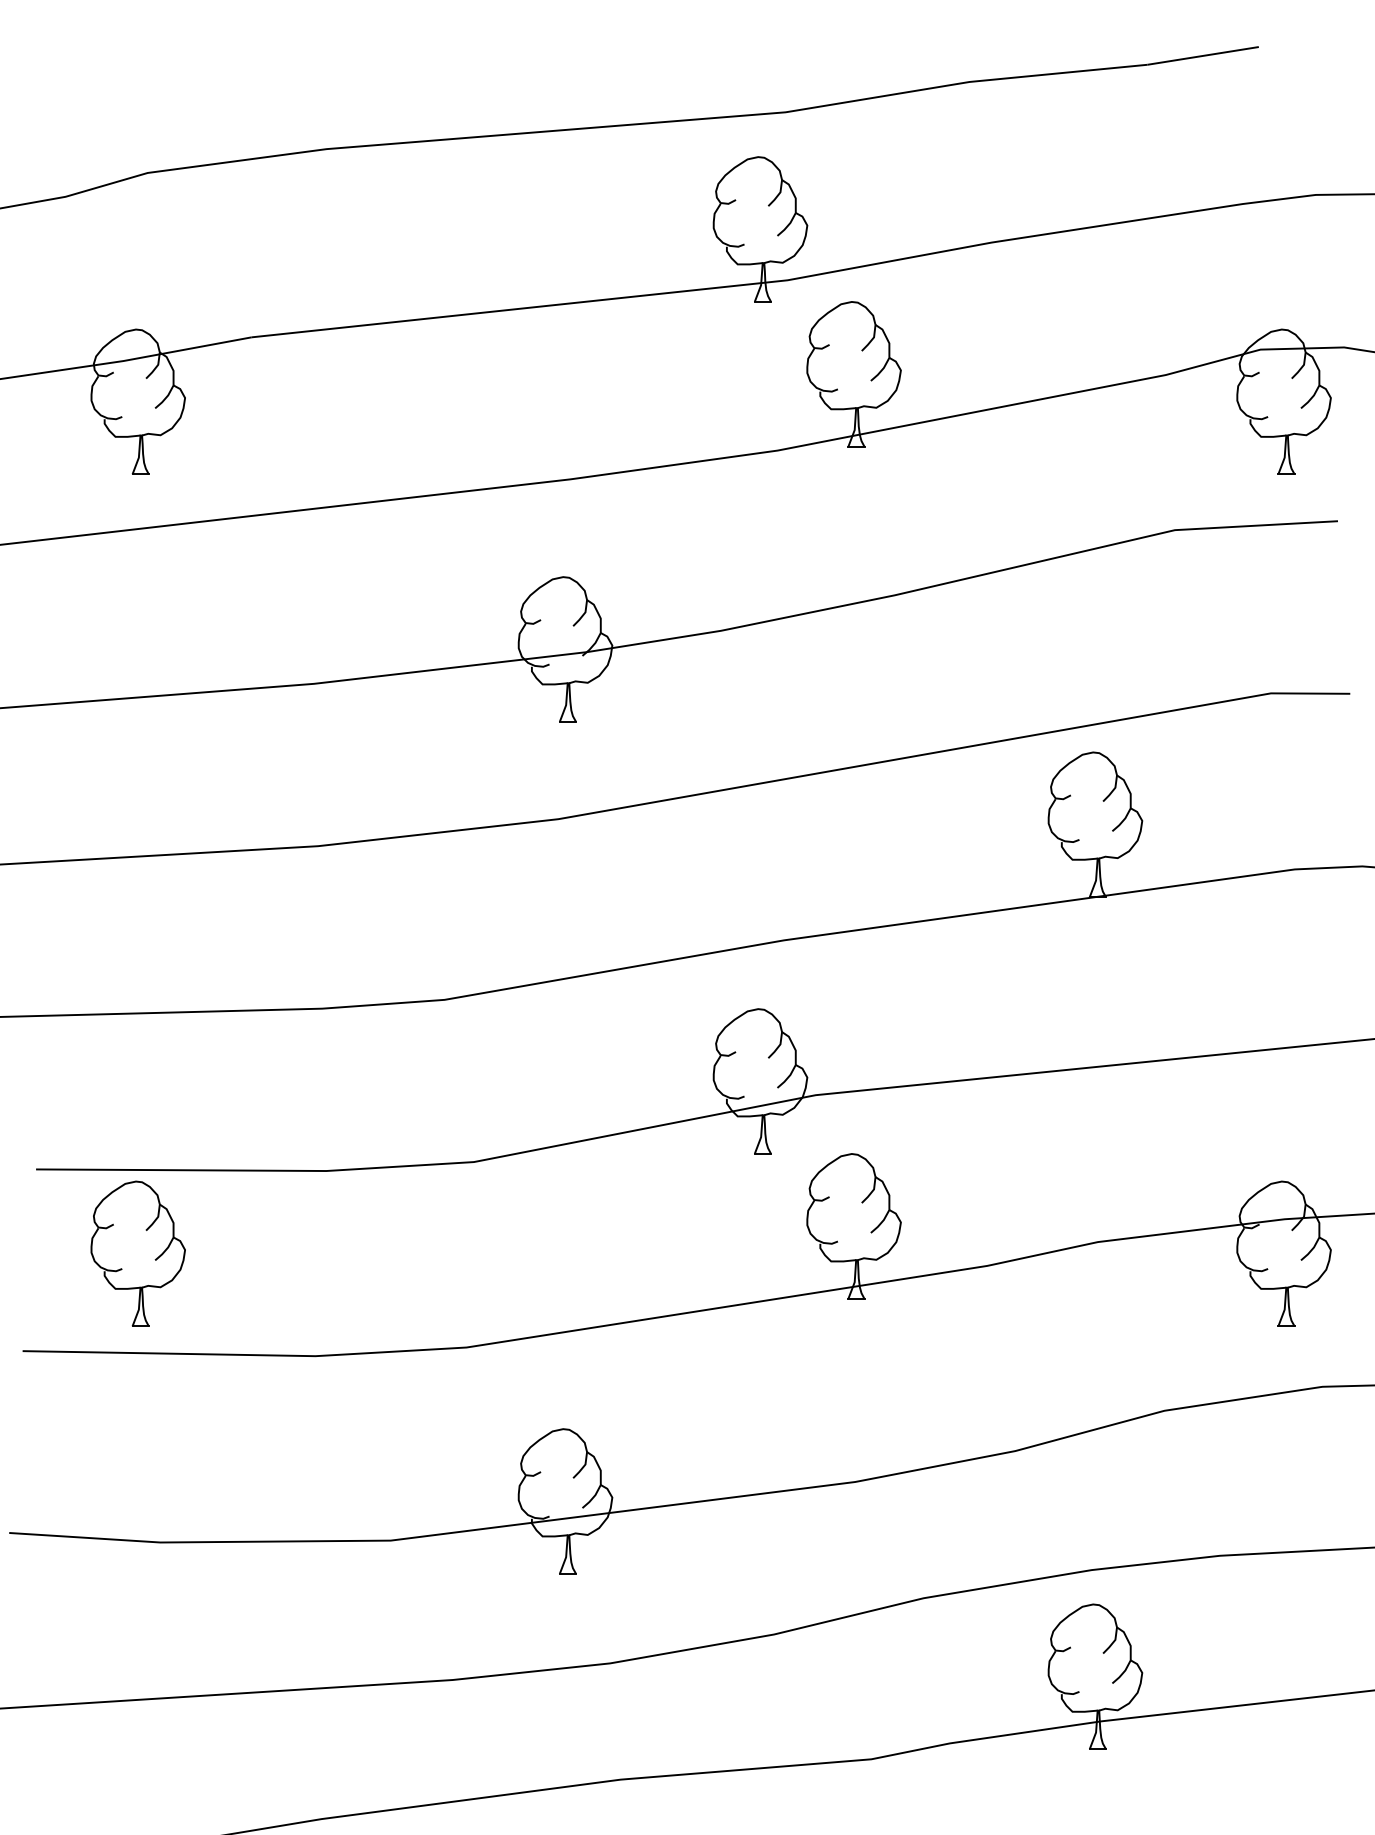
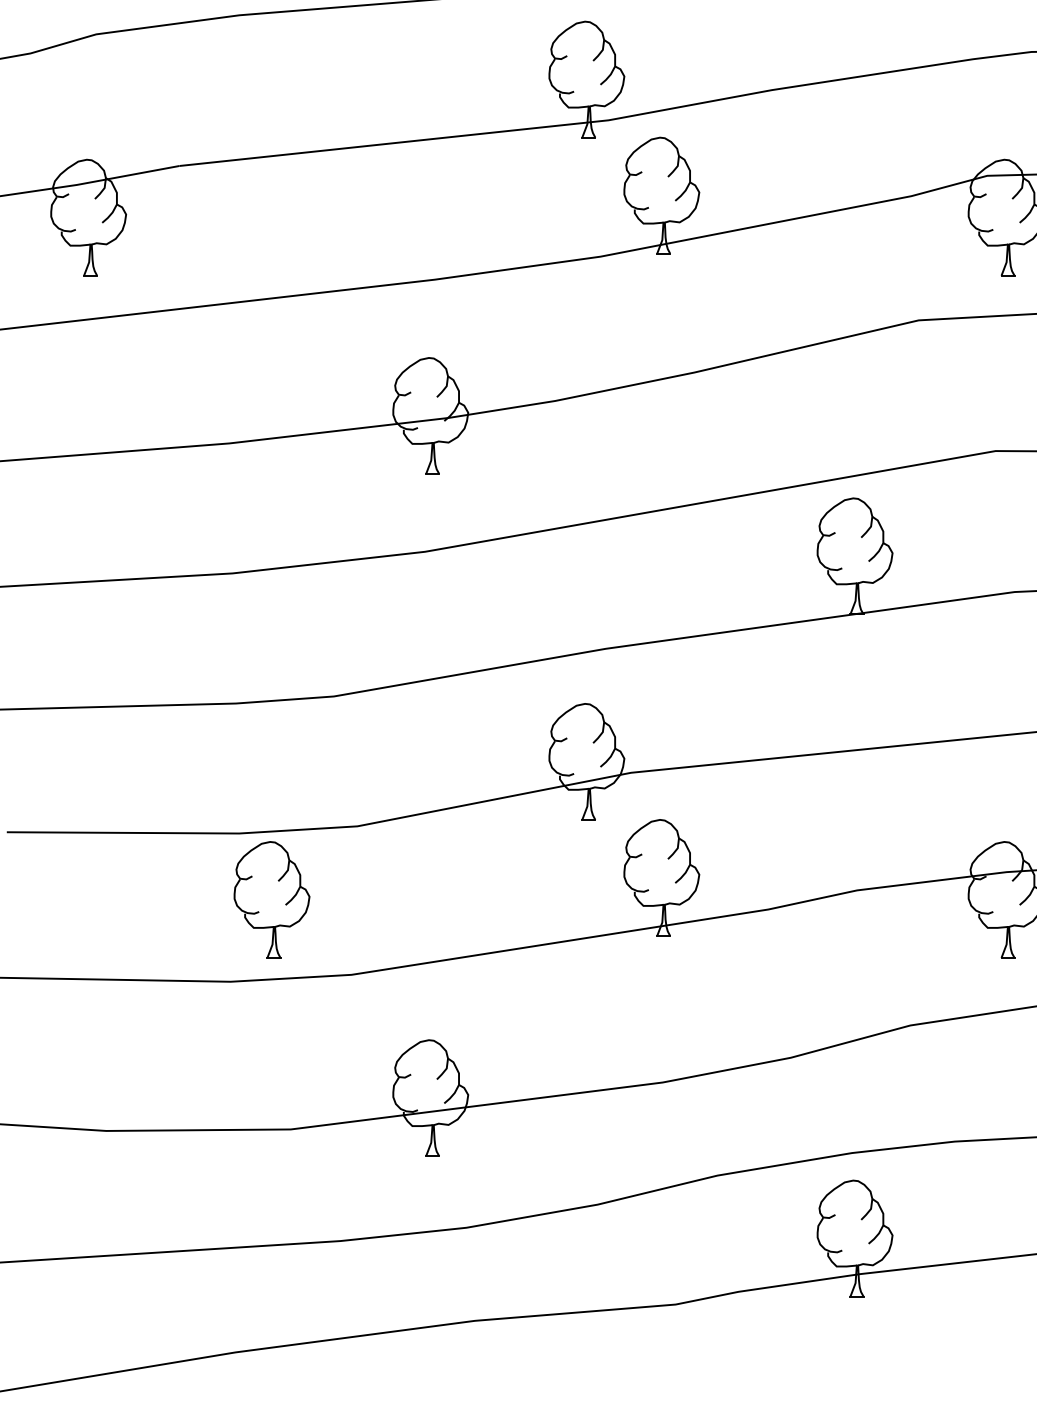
part: (137, 1253) -> (271, 899), moved

